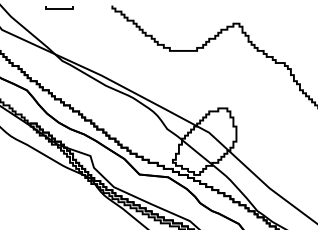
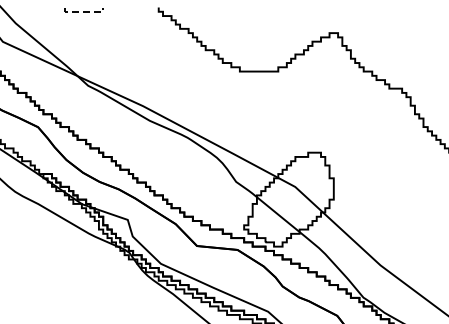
line: (59, 8) -> (84, 11), solid -> dashed

